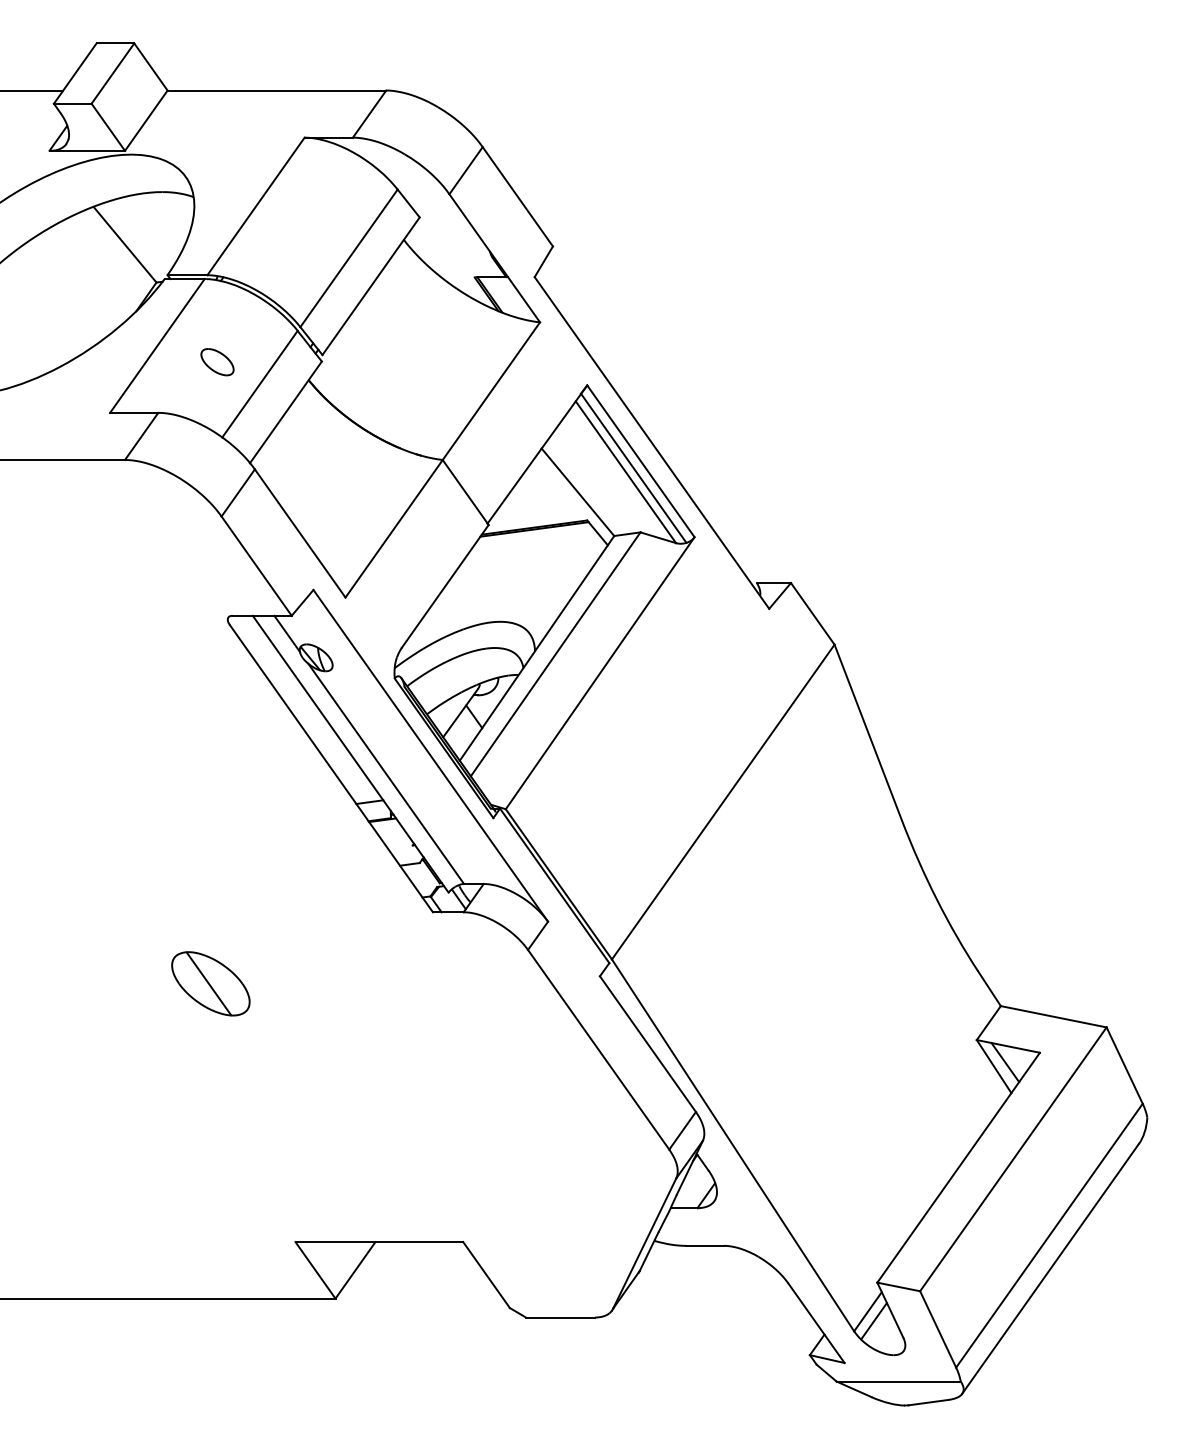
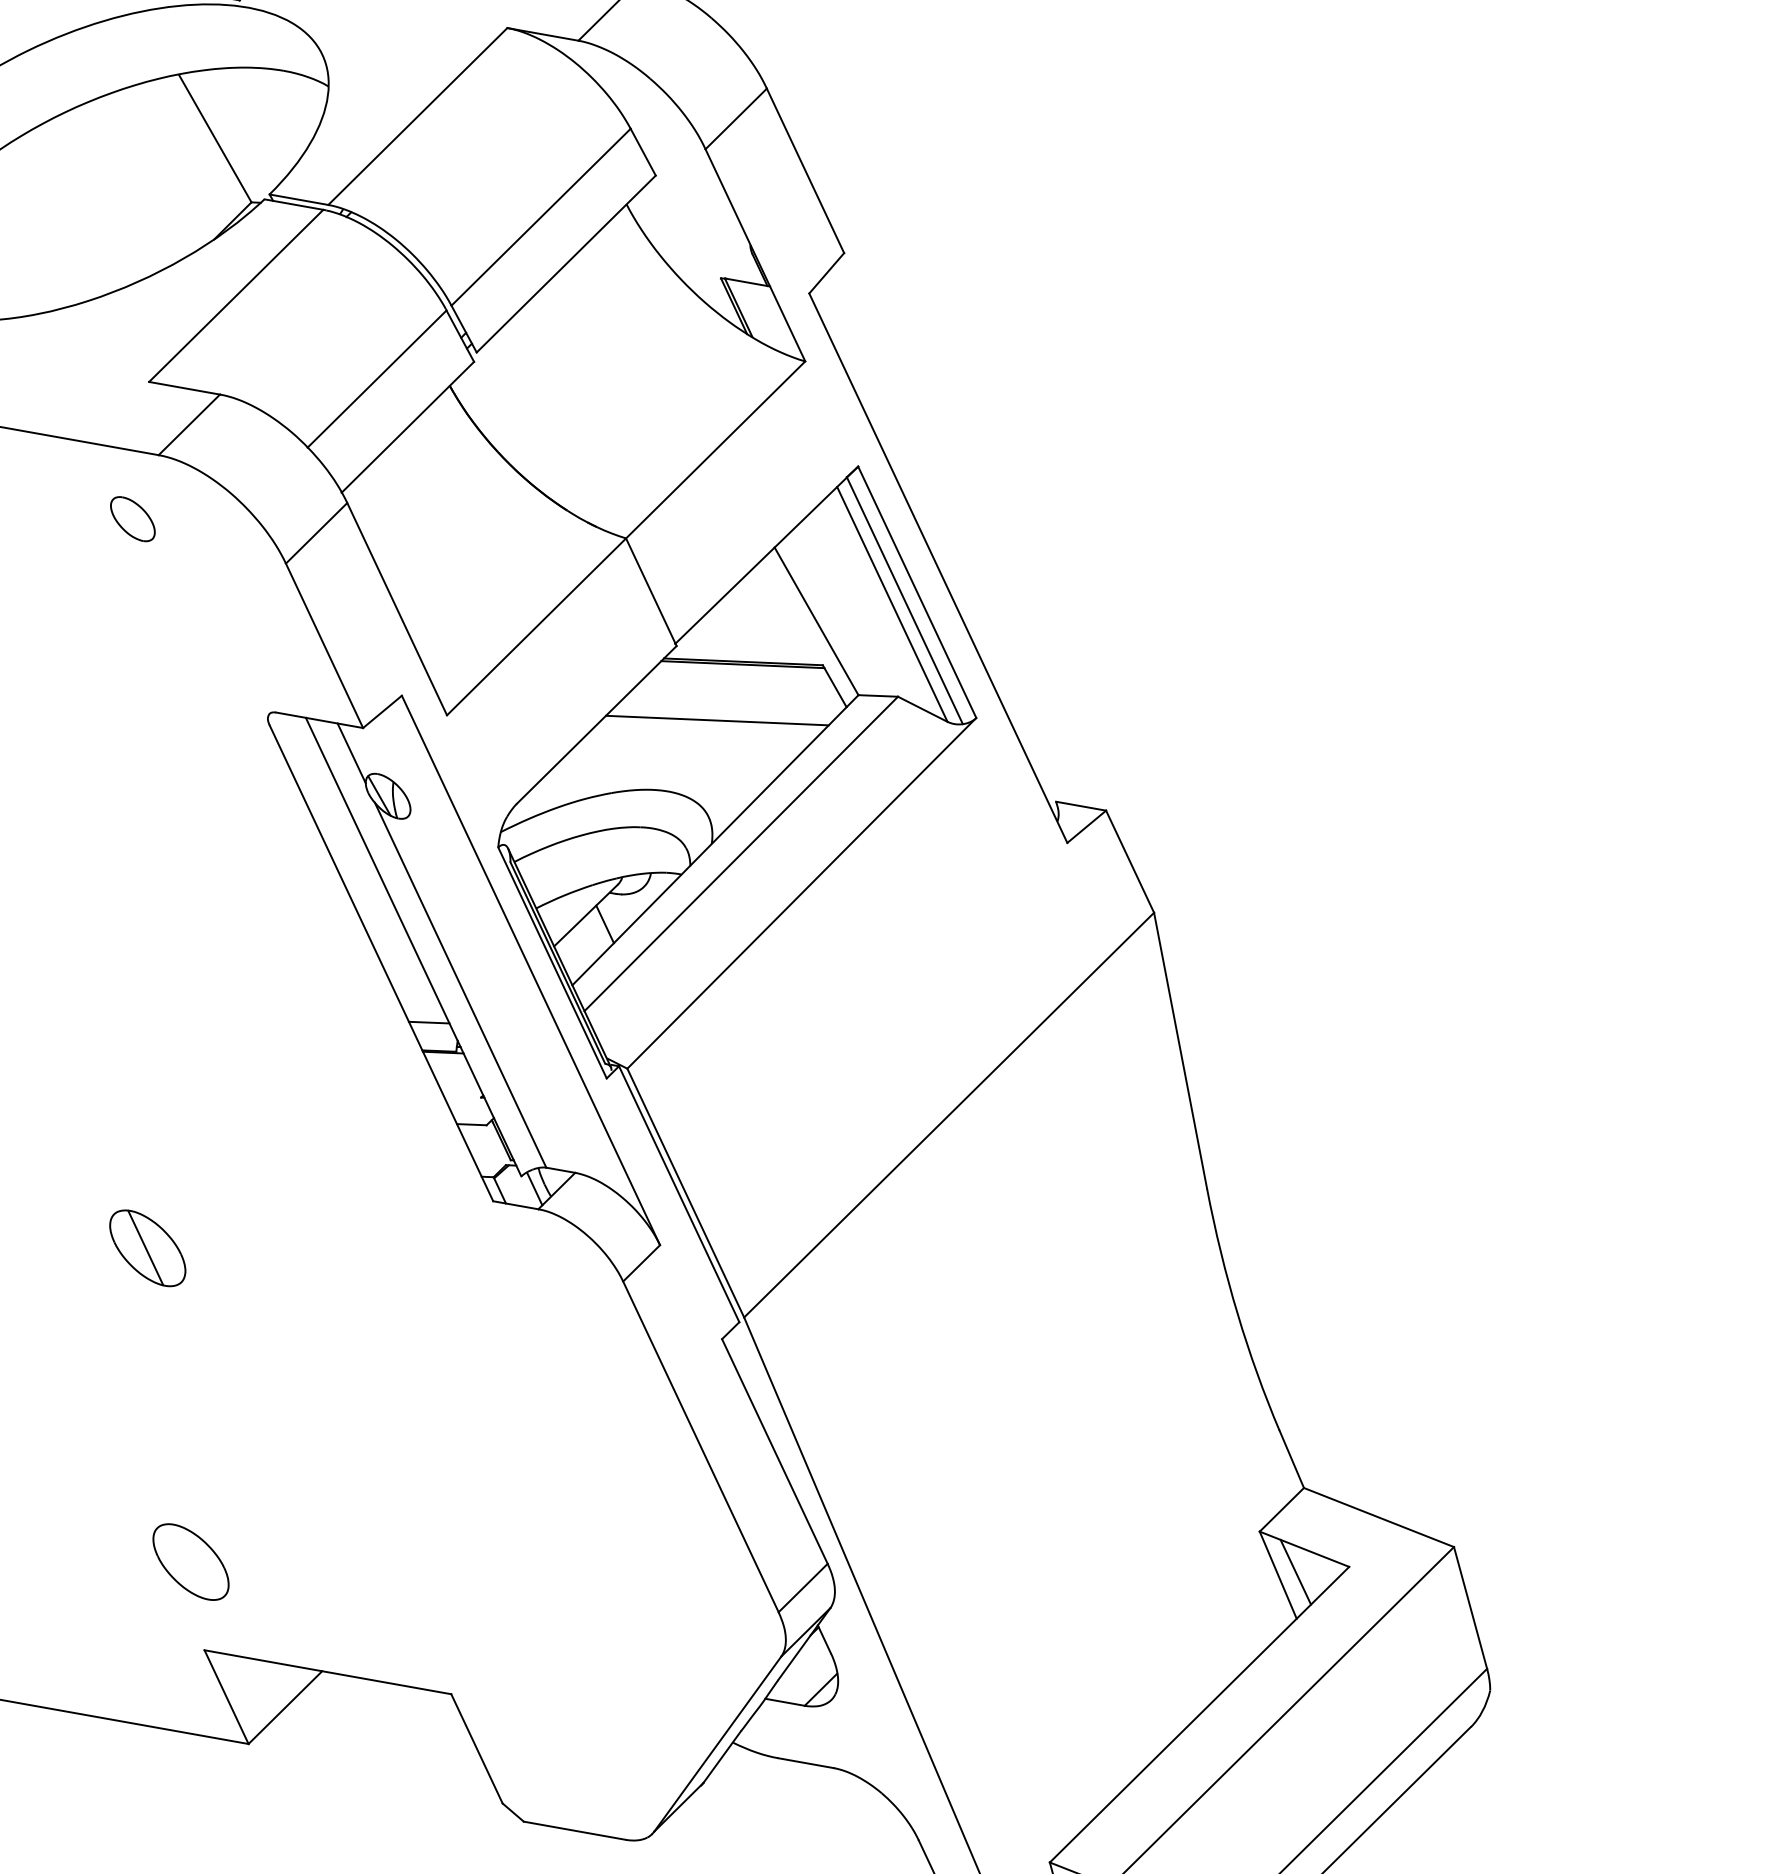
part: (217, 362) -> (132, 519), moved
line: (524, 569) -> (717, 720), added
part: (210, 983) -> (147, 1247), size x0.71
part: (275, 1185) -> (189, 1561), added

